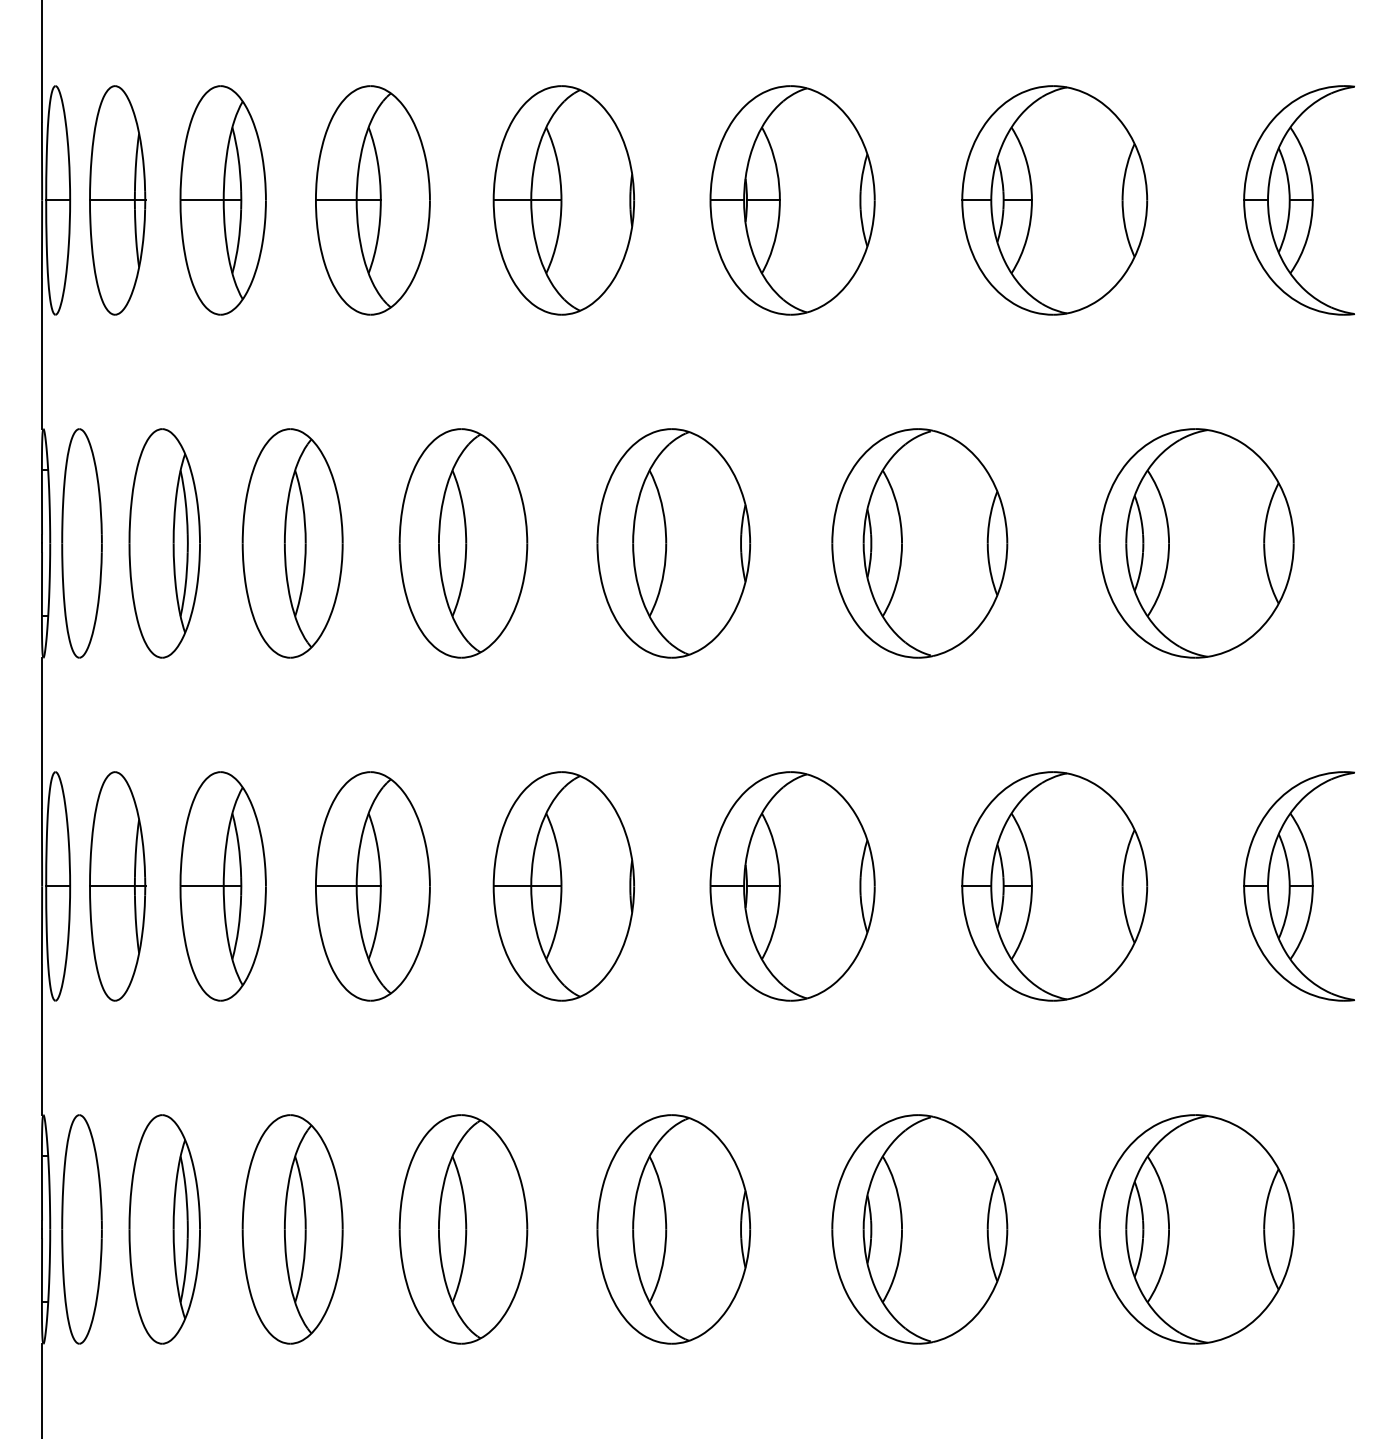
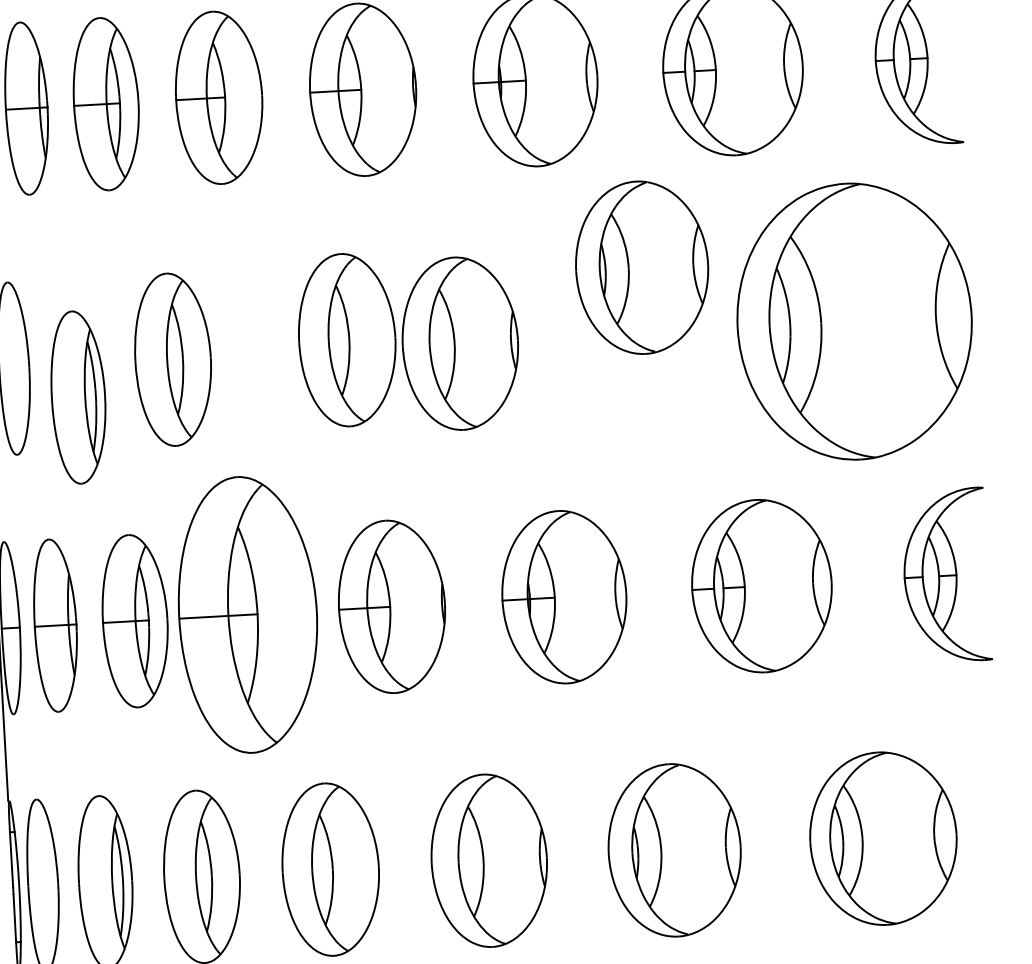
part: (164, 543) -> (78, 397), moved
part: (463, 543) -> (347, 340), moved
part: (919, 543) -> (641, 267), moved
part: (1196, 543) -> (854, 321), size x1.6
part: (372, 886) -> (247, 614), size x1.6

